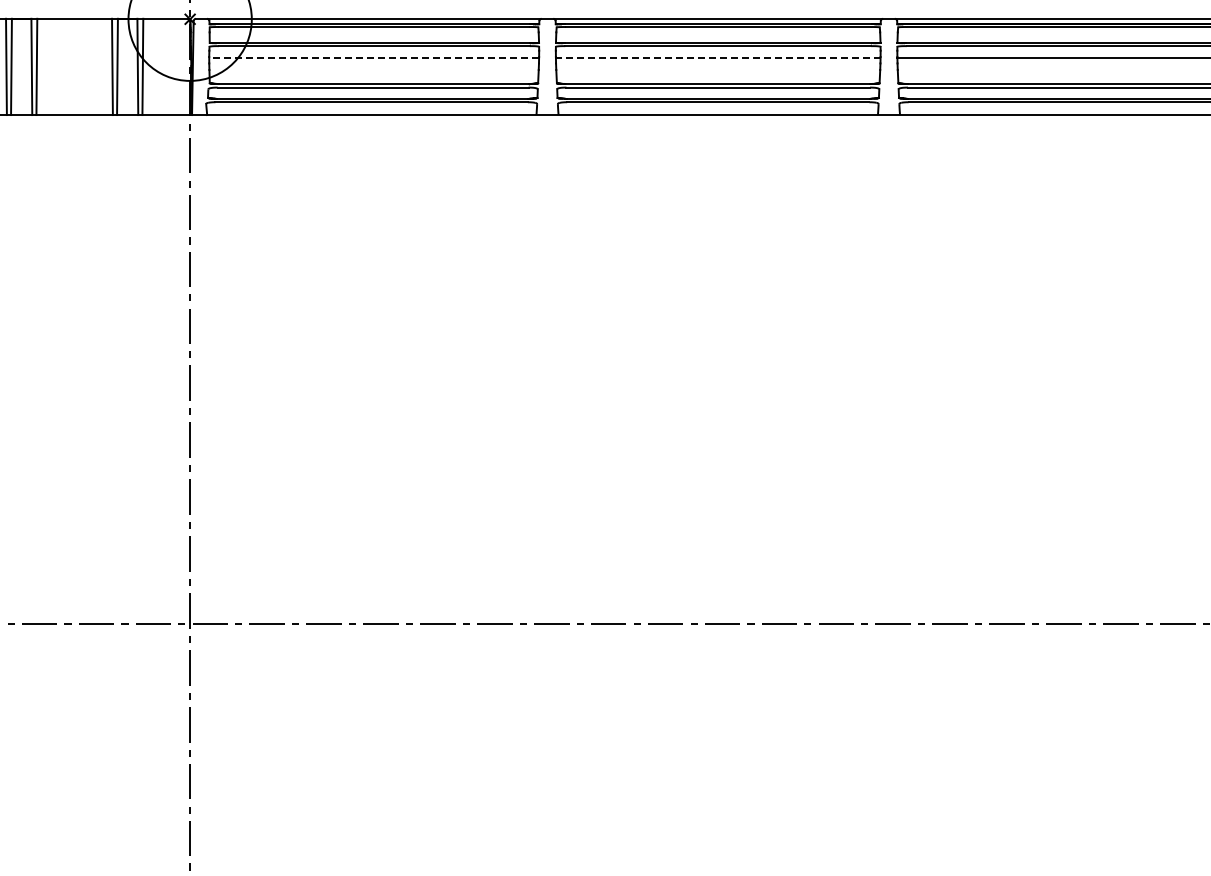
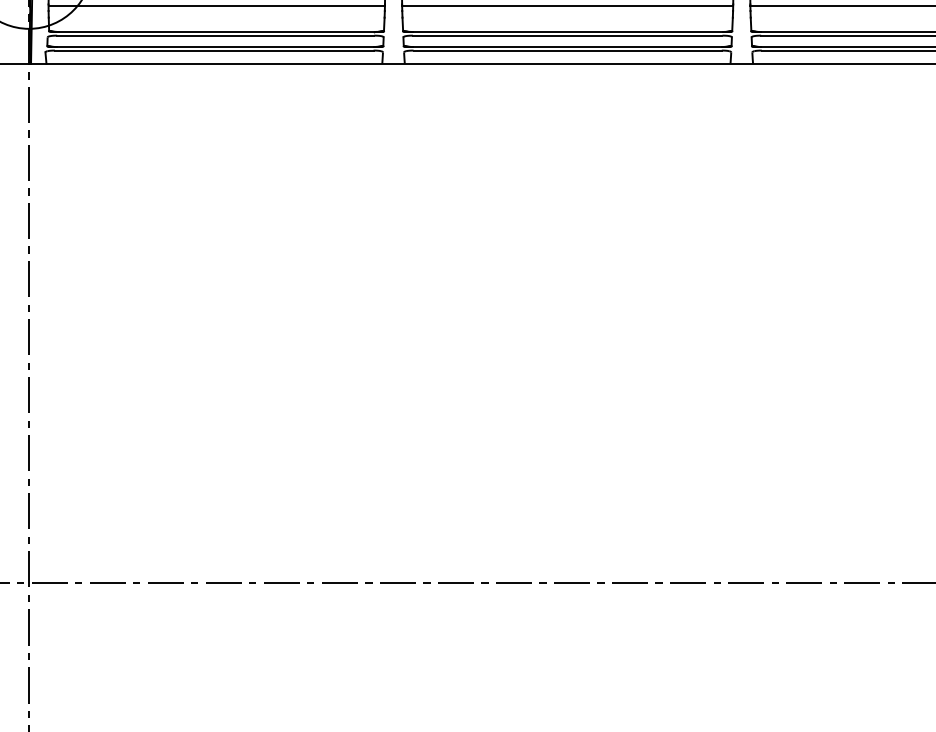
line: (374, 58) -> (217, 5), dashed -> solid
line: (717, 58) -> (566, 5), dashed -> solid

